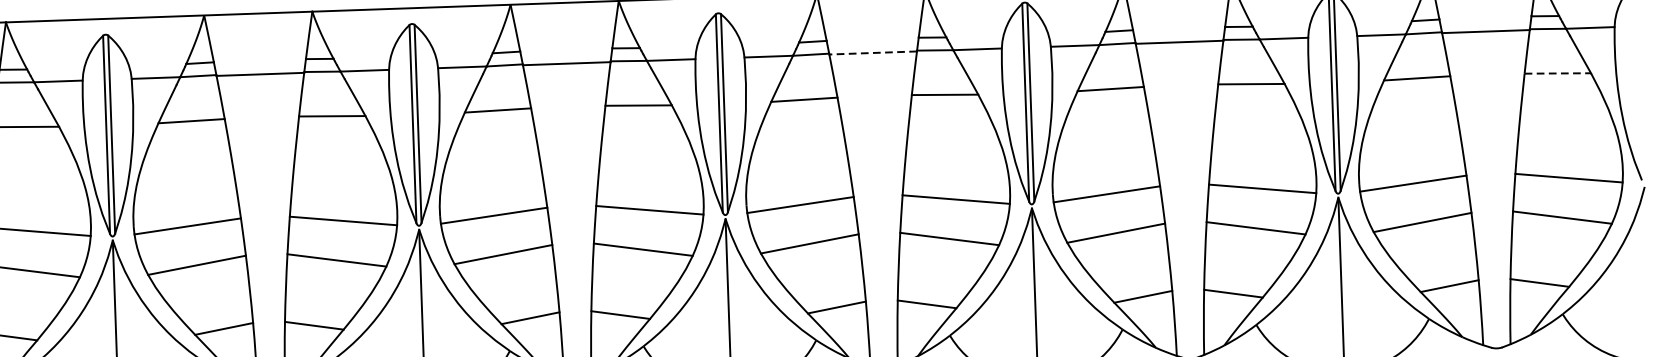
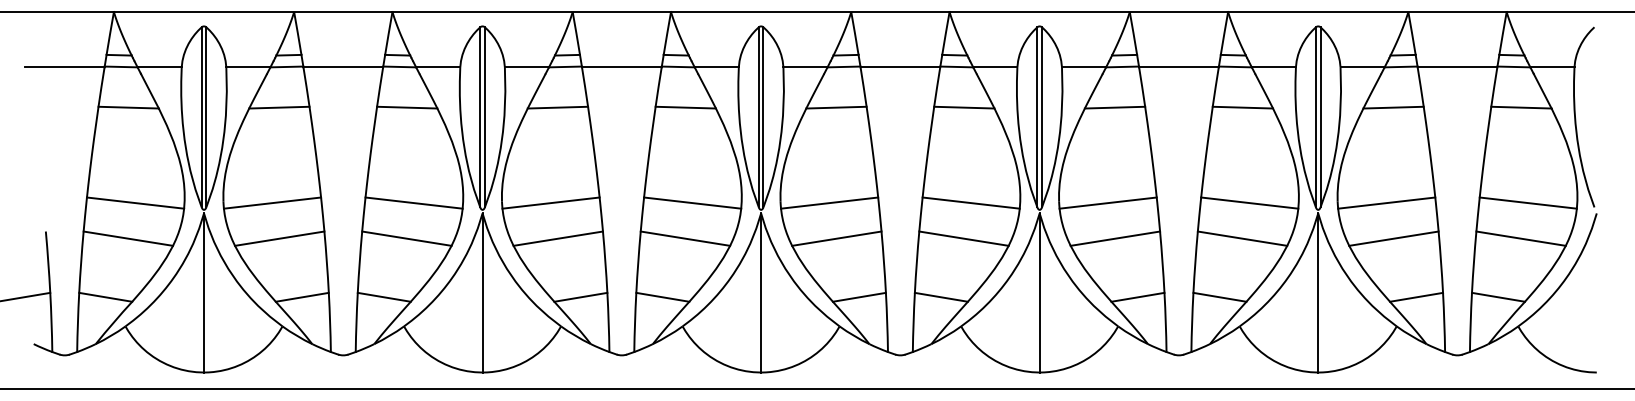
line: (873, 53) -> (900, 67), dashed -> solid
line: (1557, 73) -> (1521, 107), dashed -> solid

